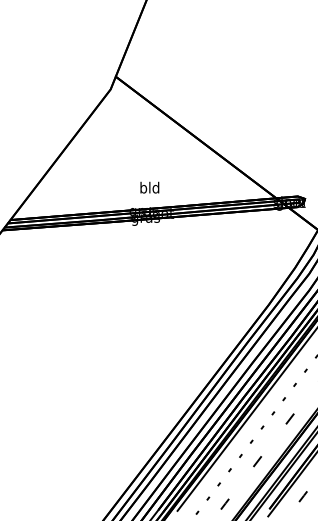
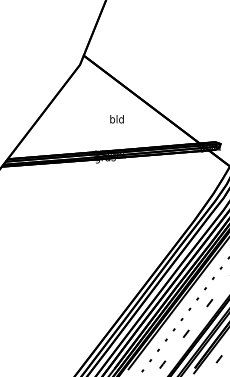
text: (149, 187) -> (116, 119), moved

